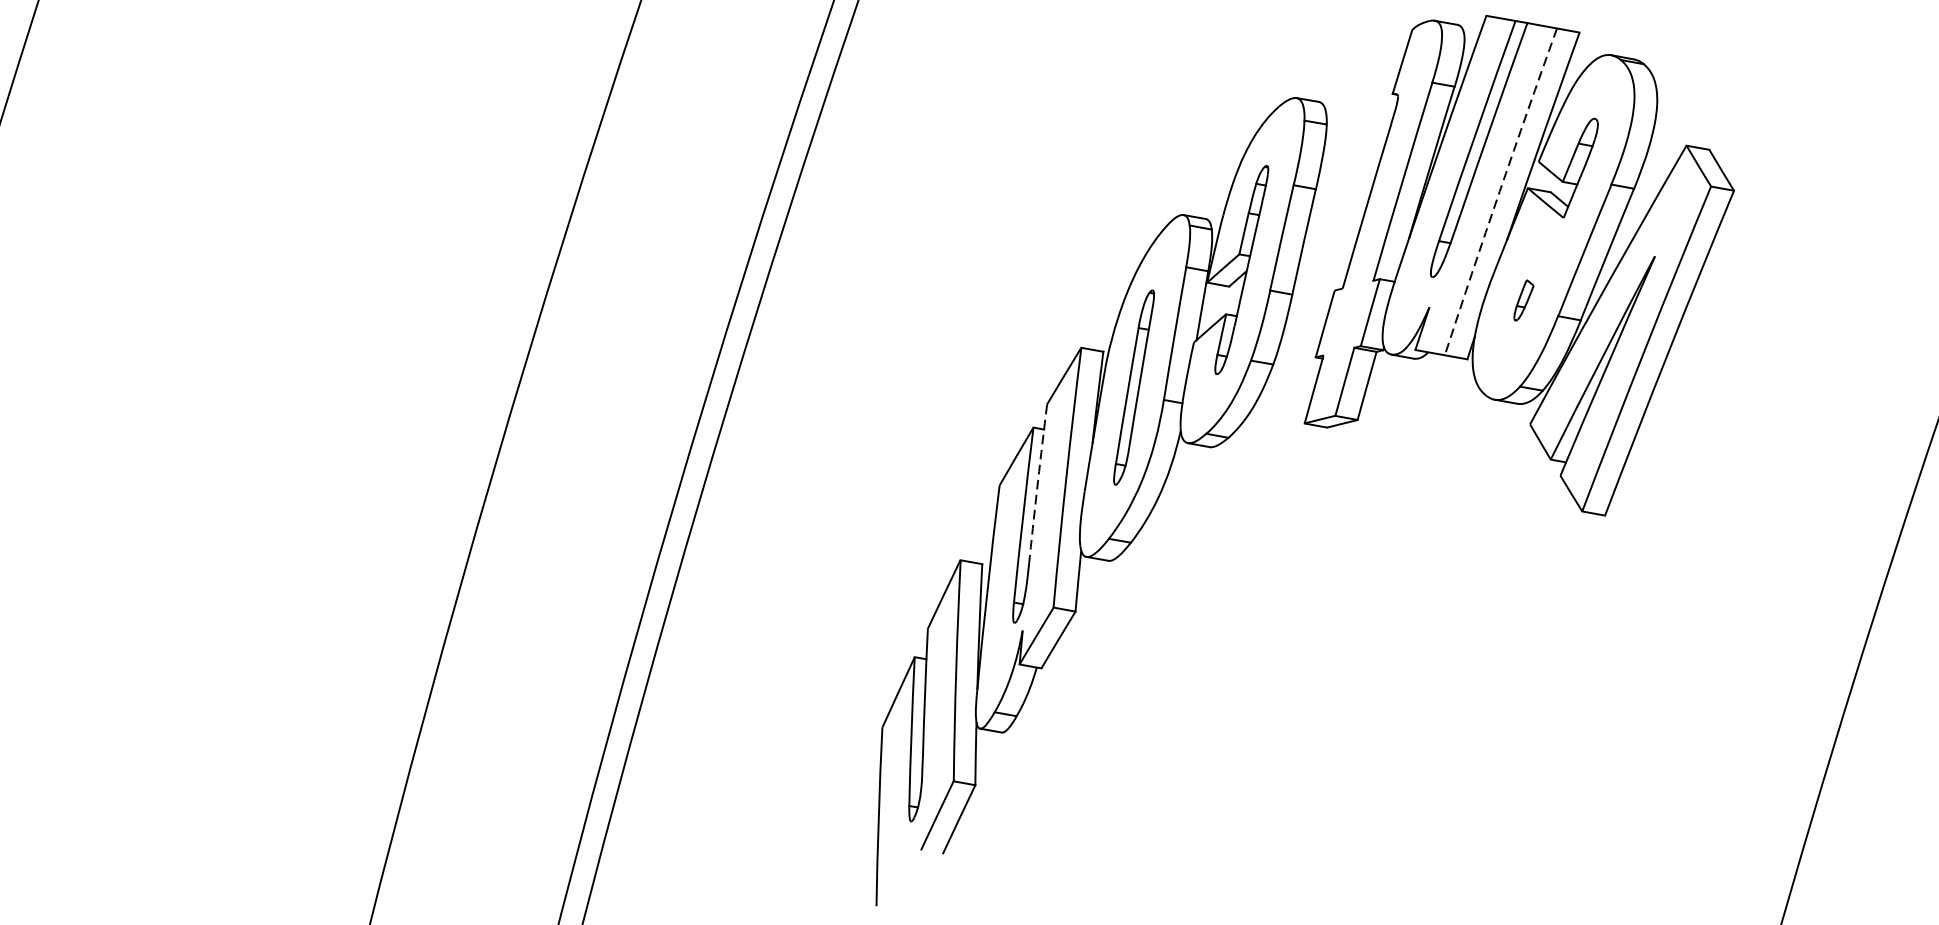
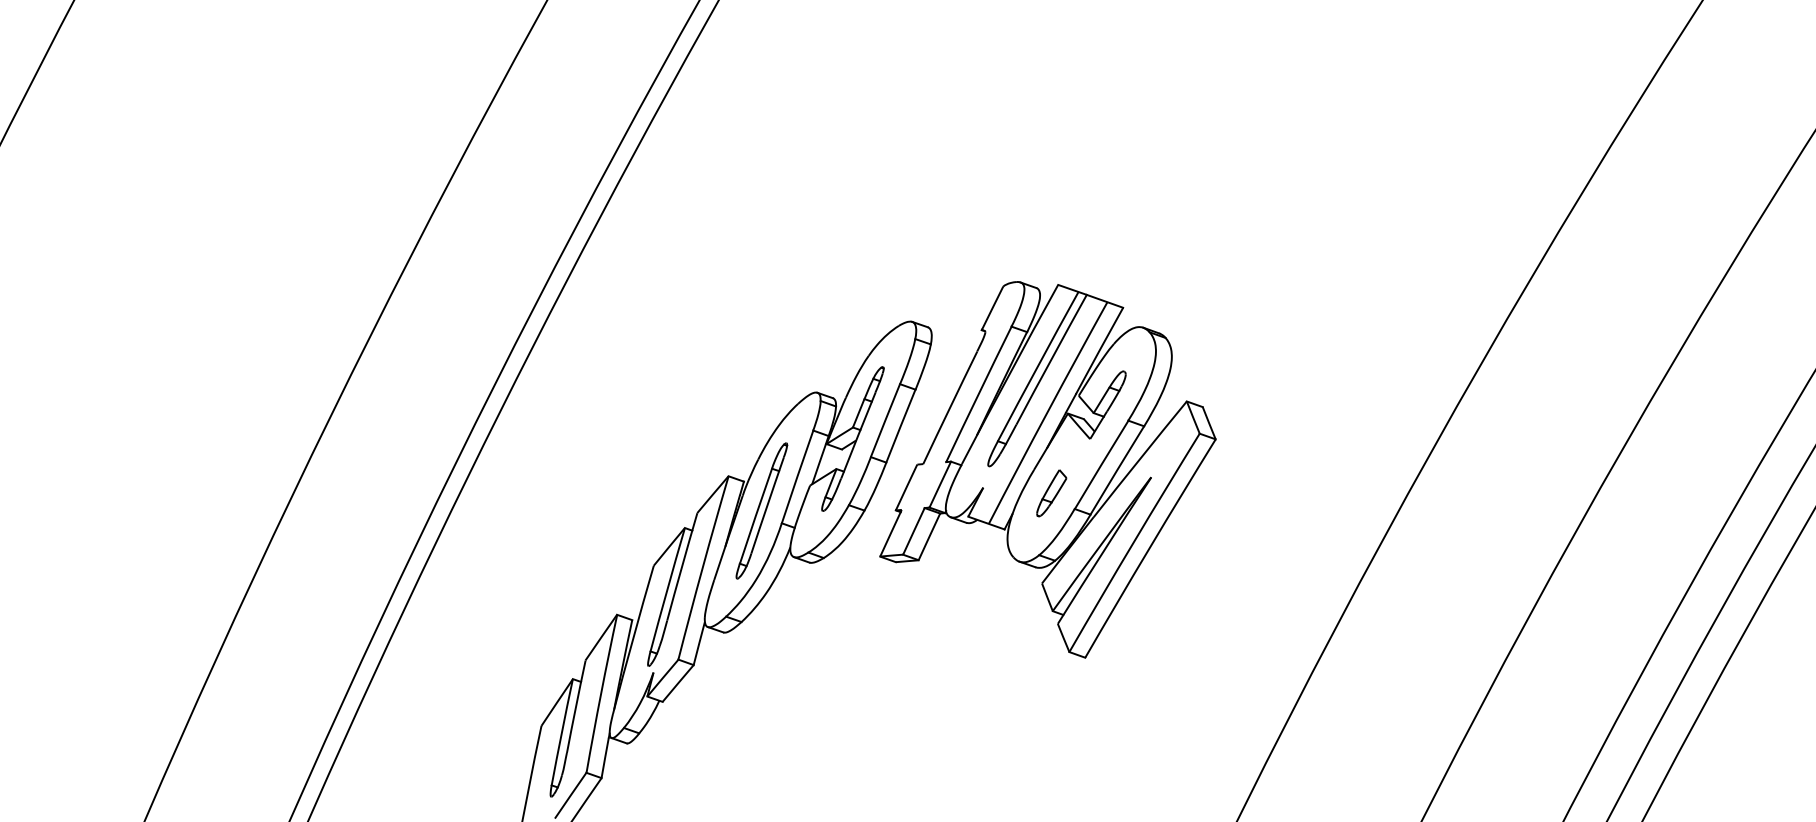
arc: (1499, 191) -> (1047, 412), dashed -> solid
part: (1523, 300) -> (1051, 493), size x1.67
arc: (1038, 480) -> (682, 566), dashed -> solid

